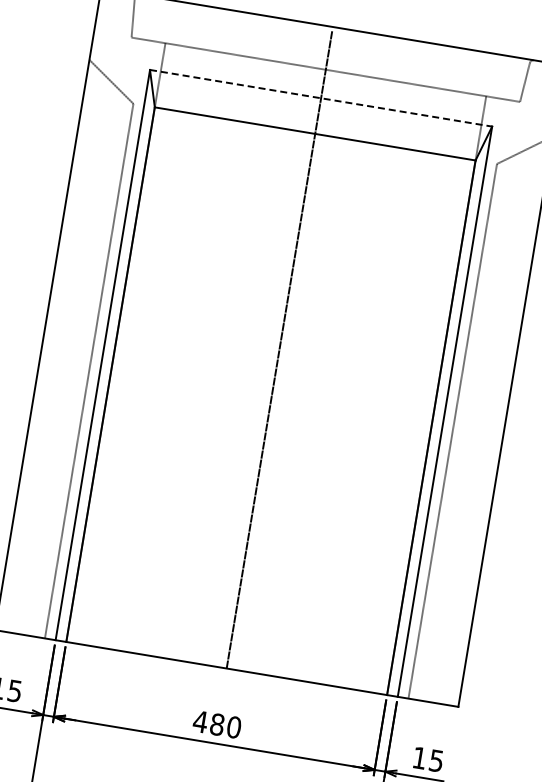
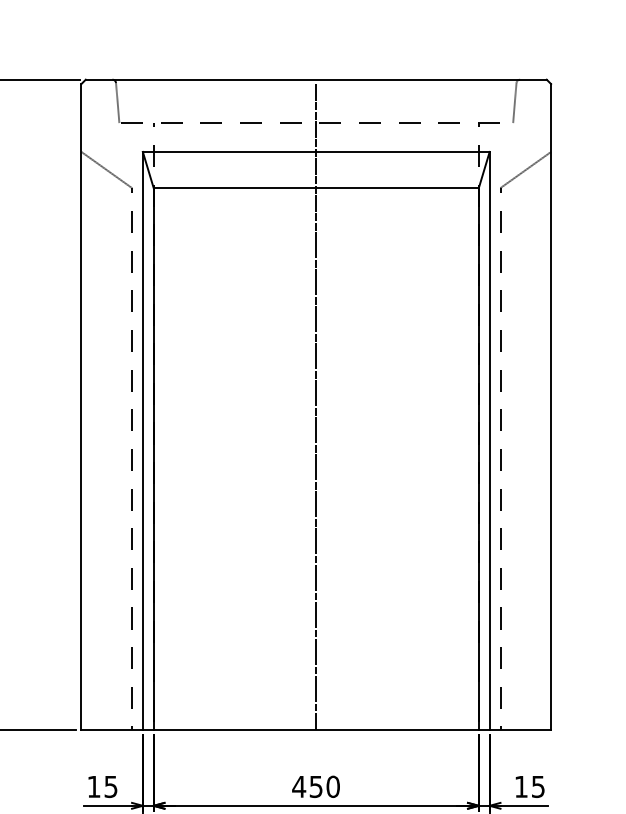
line: (321, 97) -> (316, 151), dashed -> solid
text: (216, 724) -> (315, 786), 480 -> 450

